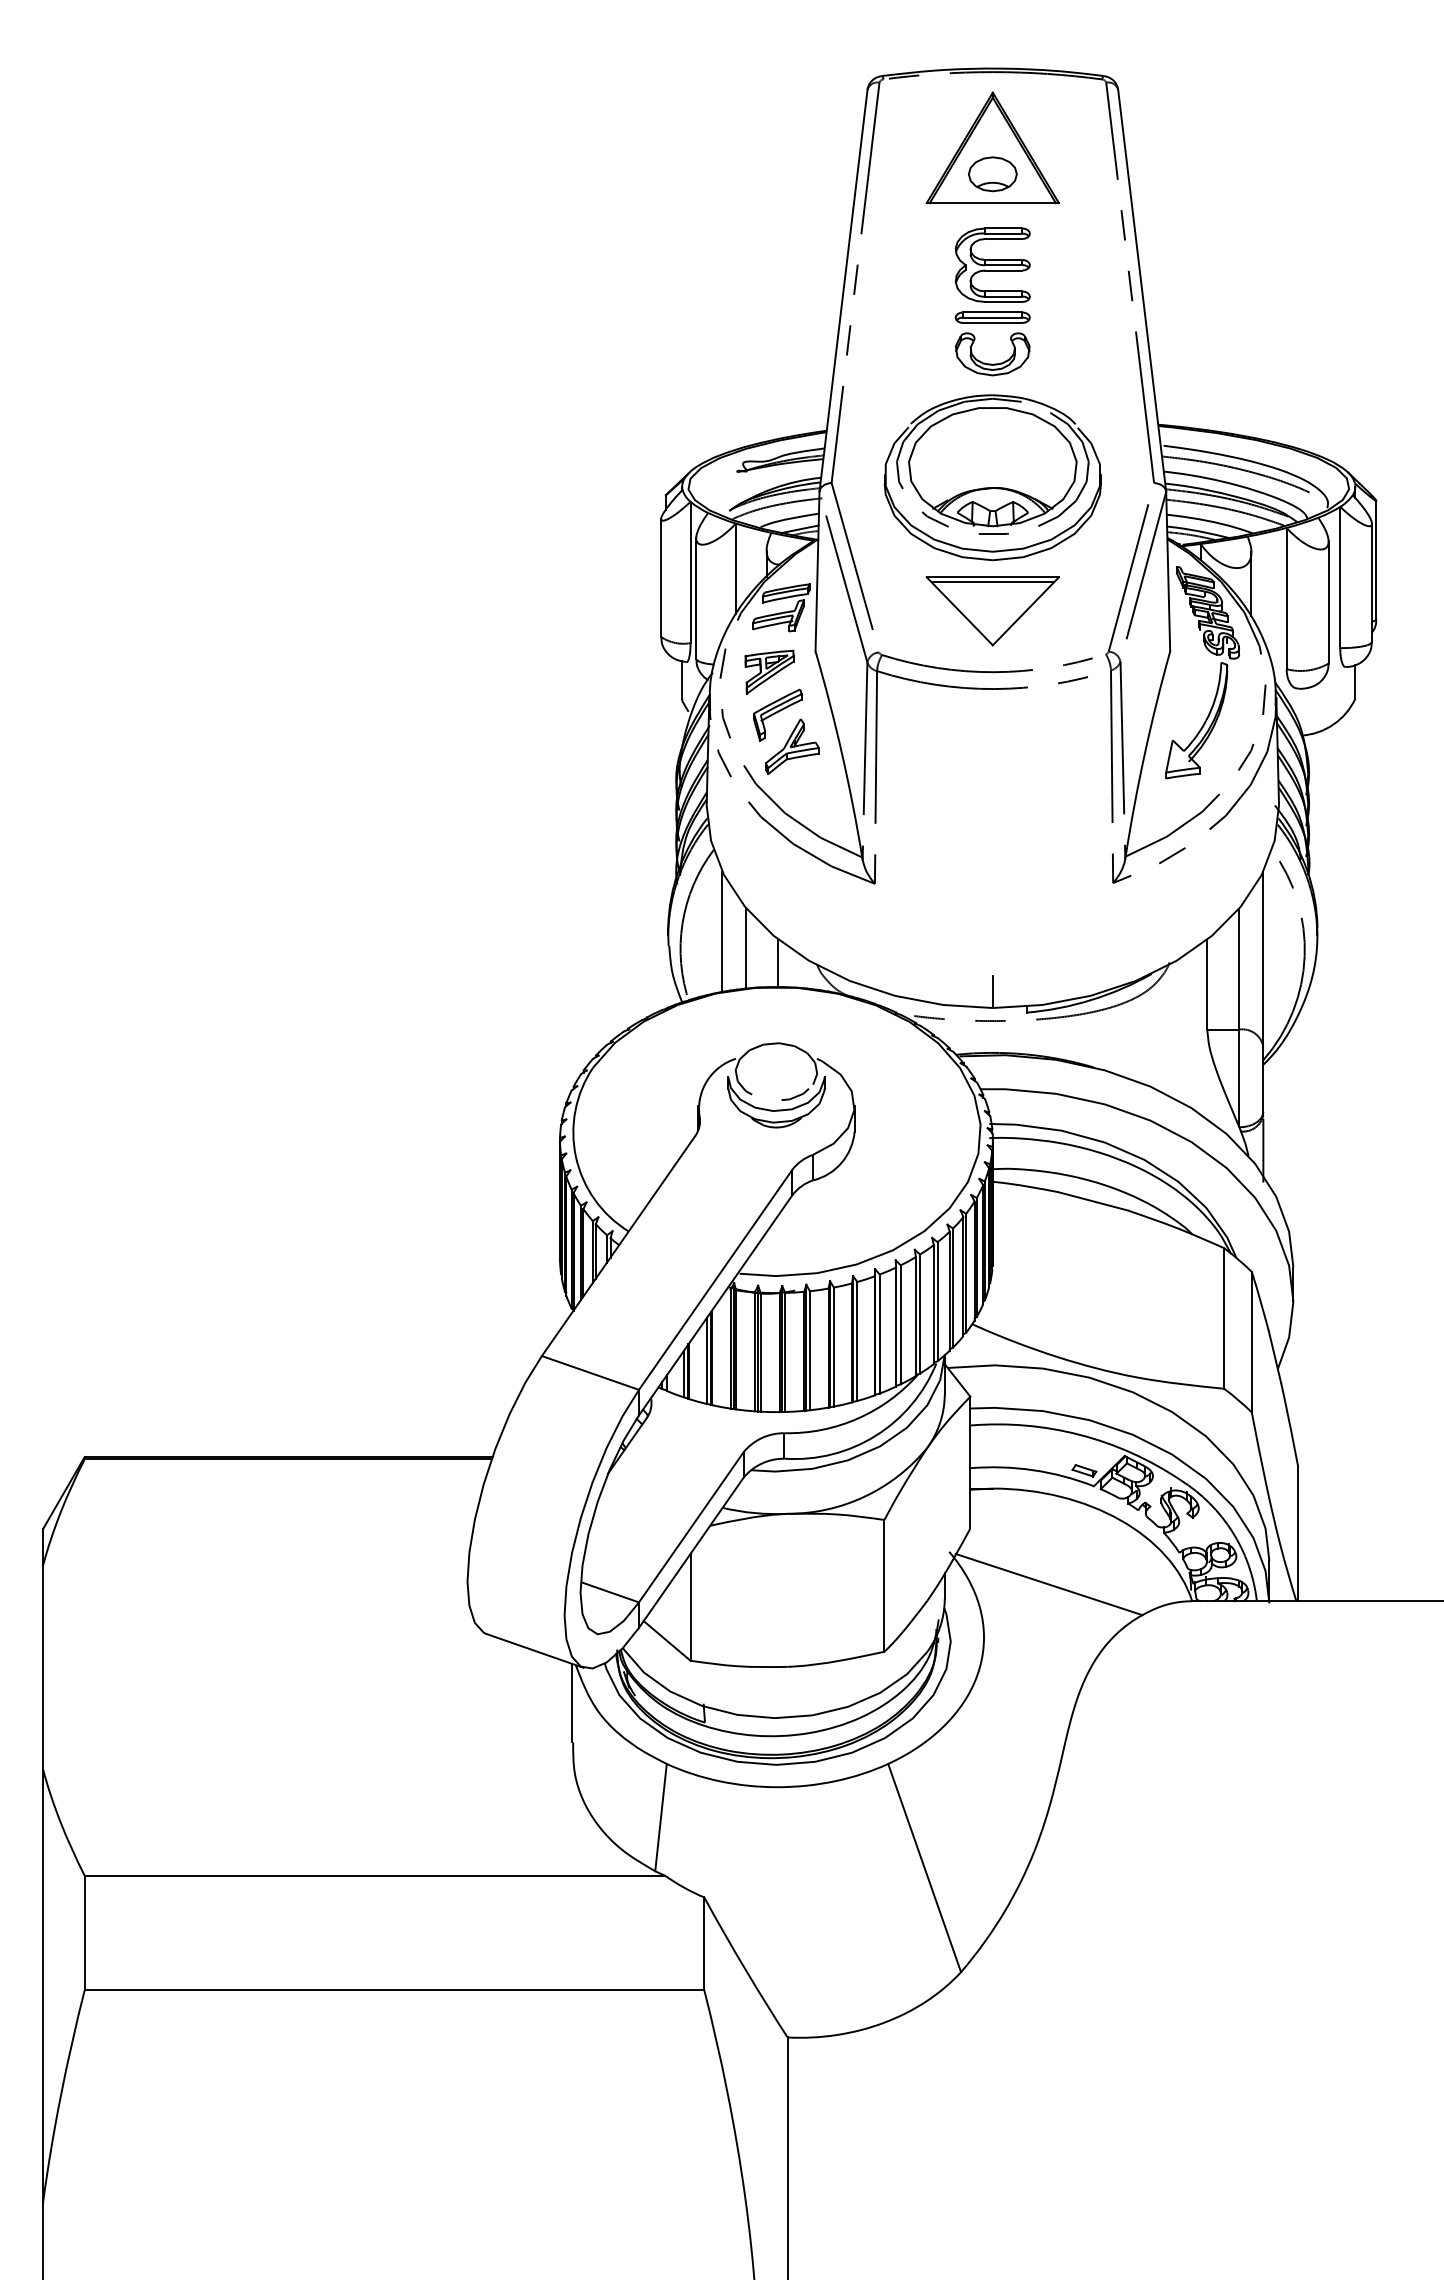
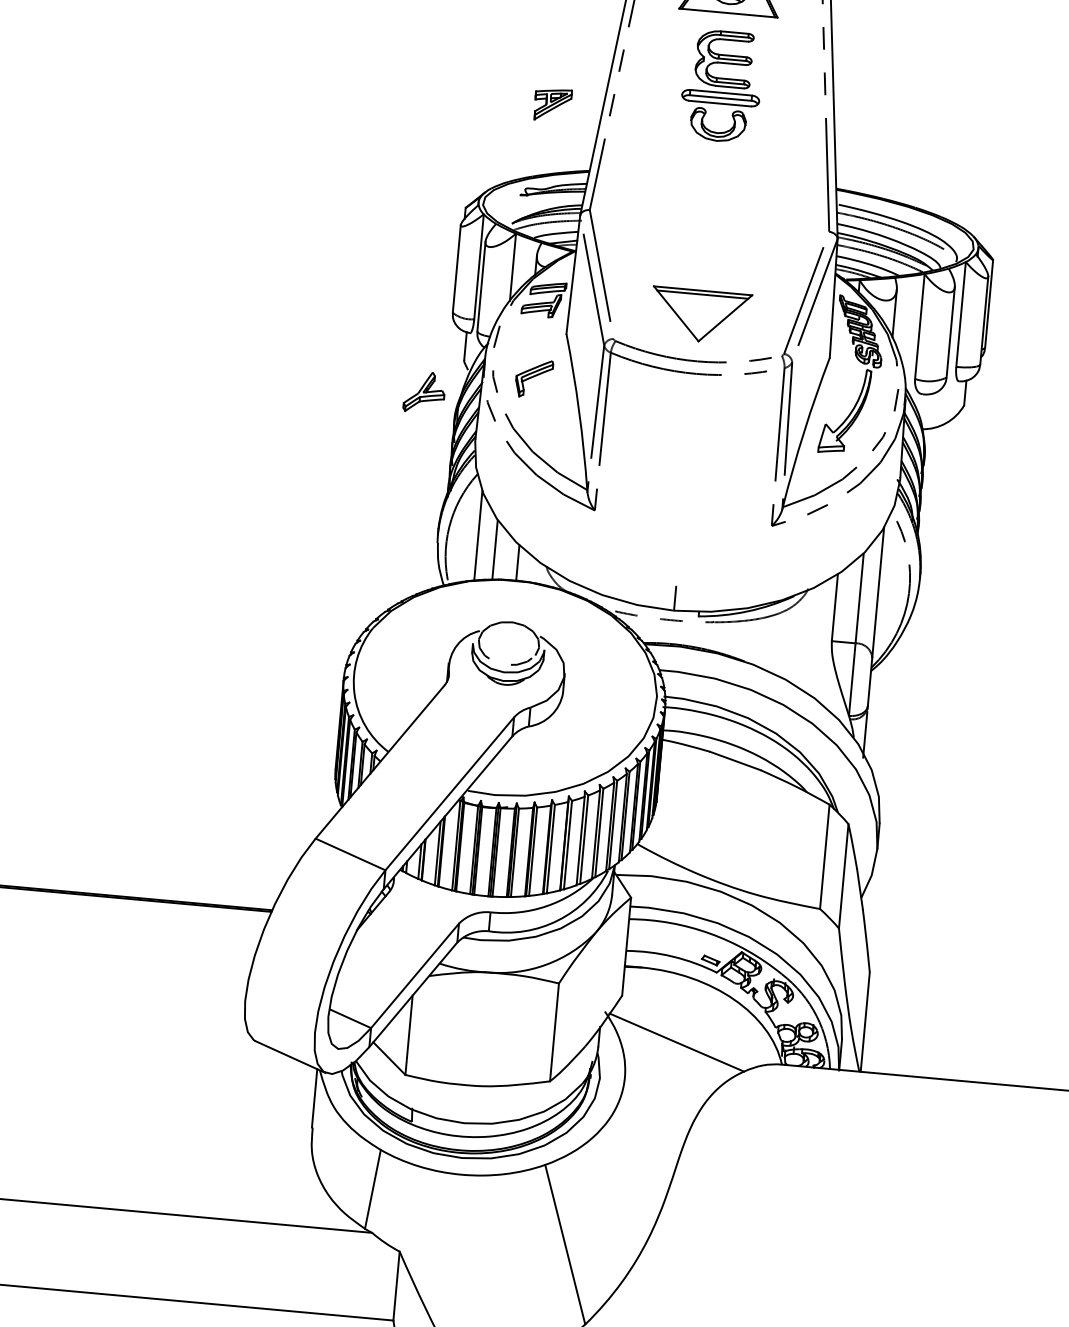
part: (992, 317) -> (720, 97), size x1.4
part: (992, 477) -> (709, 216), removed
part: (769, 671) -> (552, 104), moved
part: (792, 746) -> (424, 392), moved

